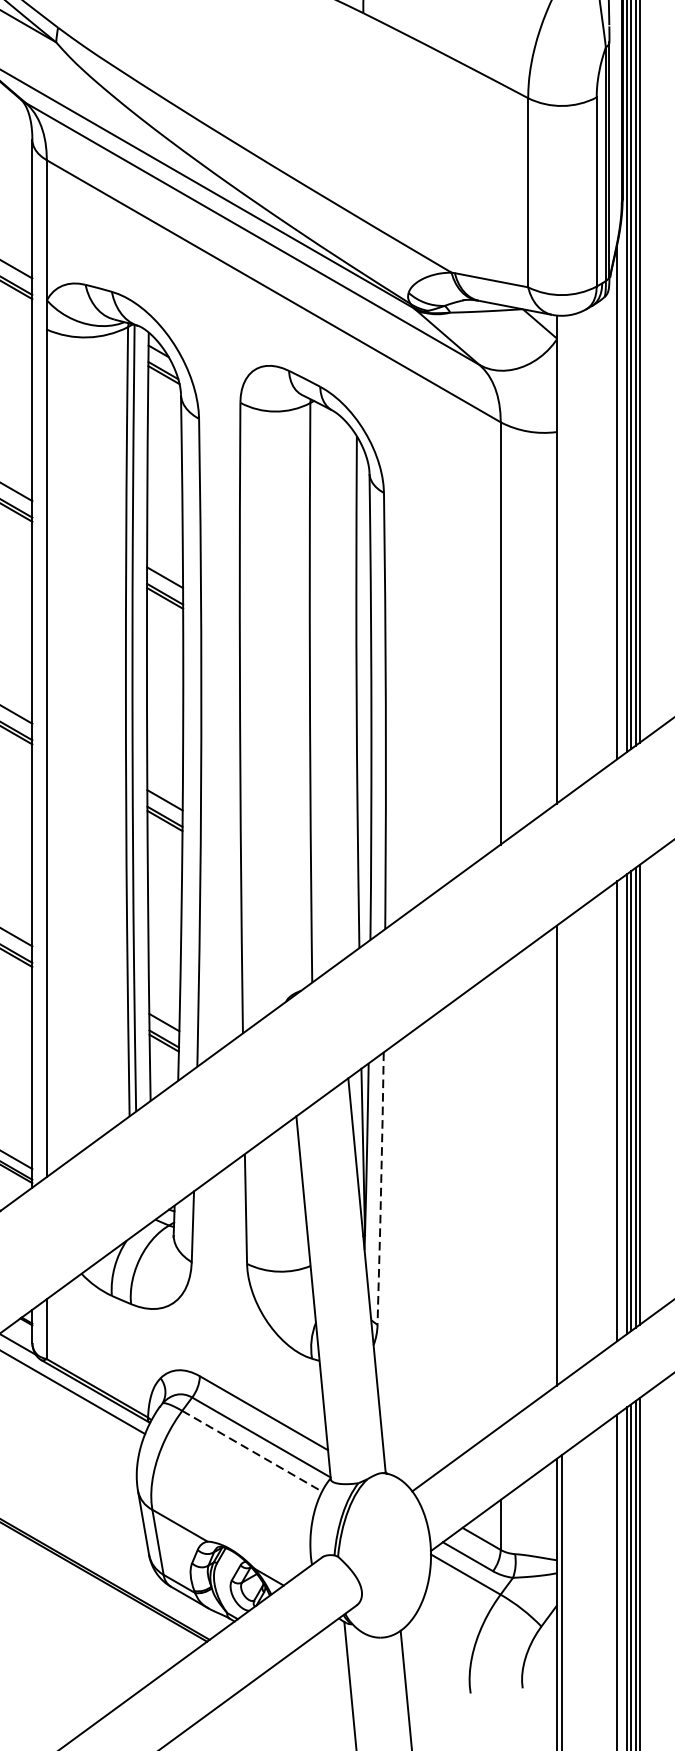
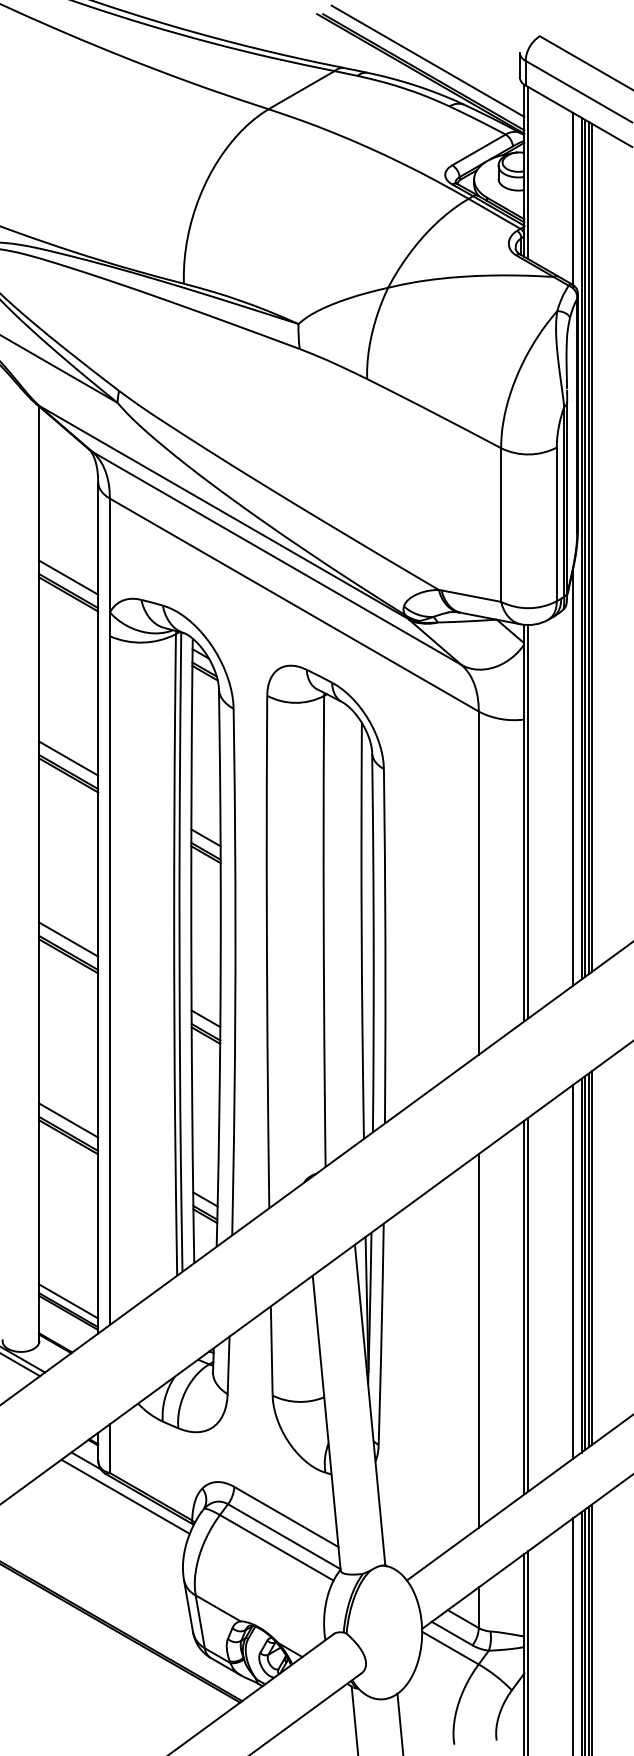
line: (561, 557) -> (528, 821), added
line: (561, 1151) -> (528, 1304), added
line: (381, 1188) -> (381, 1334), dashed -> solid
line: (500, 1196) -> (478, 1340), added
line: (251, 1450) -> (276, 1547), dashed -> solid

